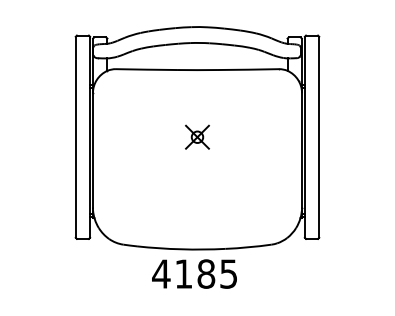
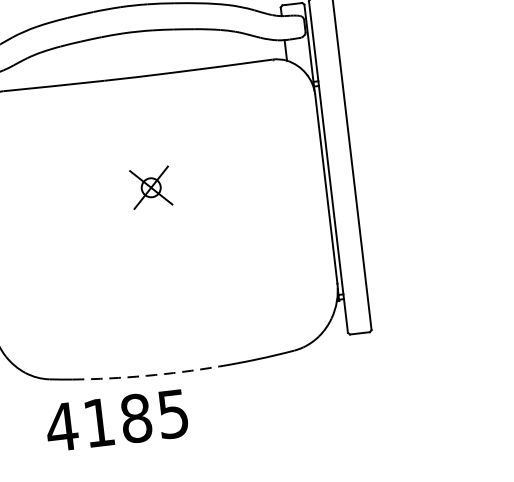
arc: (181, 249) -> (146, 376), solid -> dashed
text: (194, 273) -> (116, 419), moved

